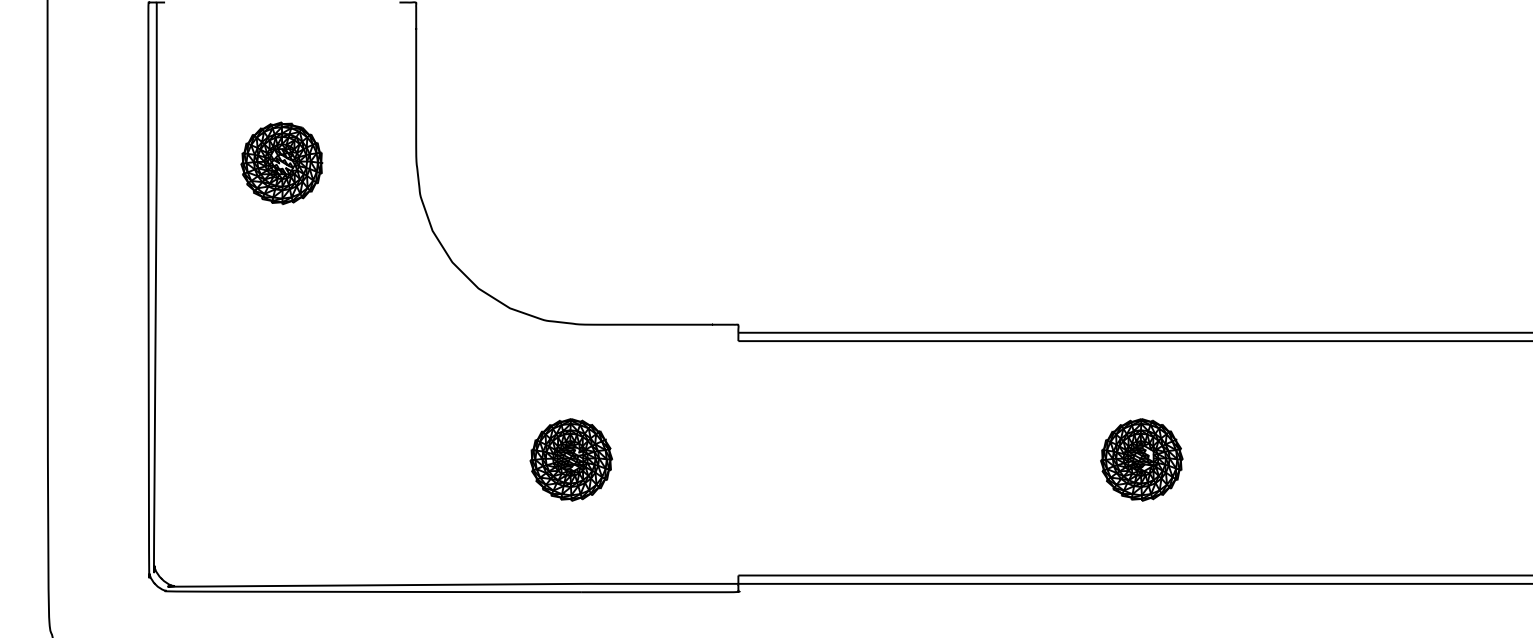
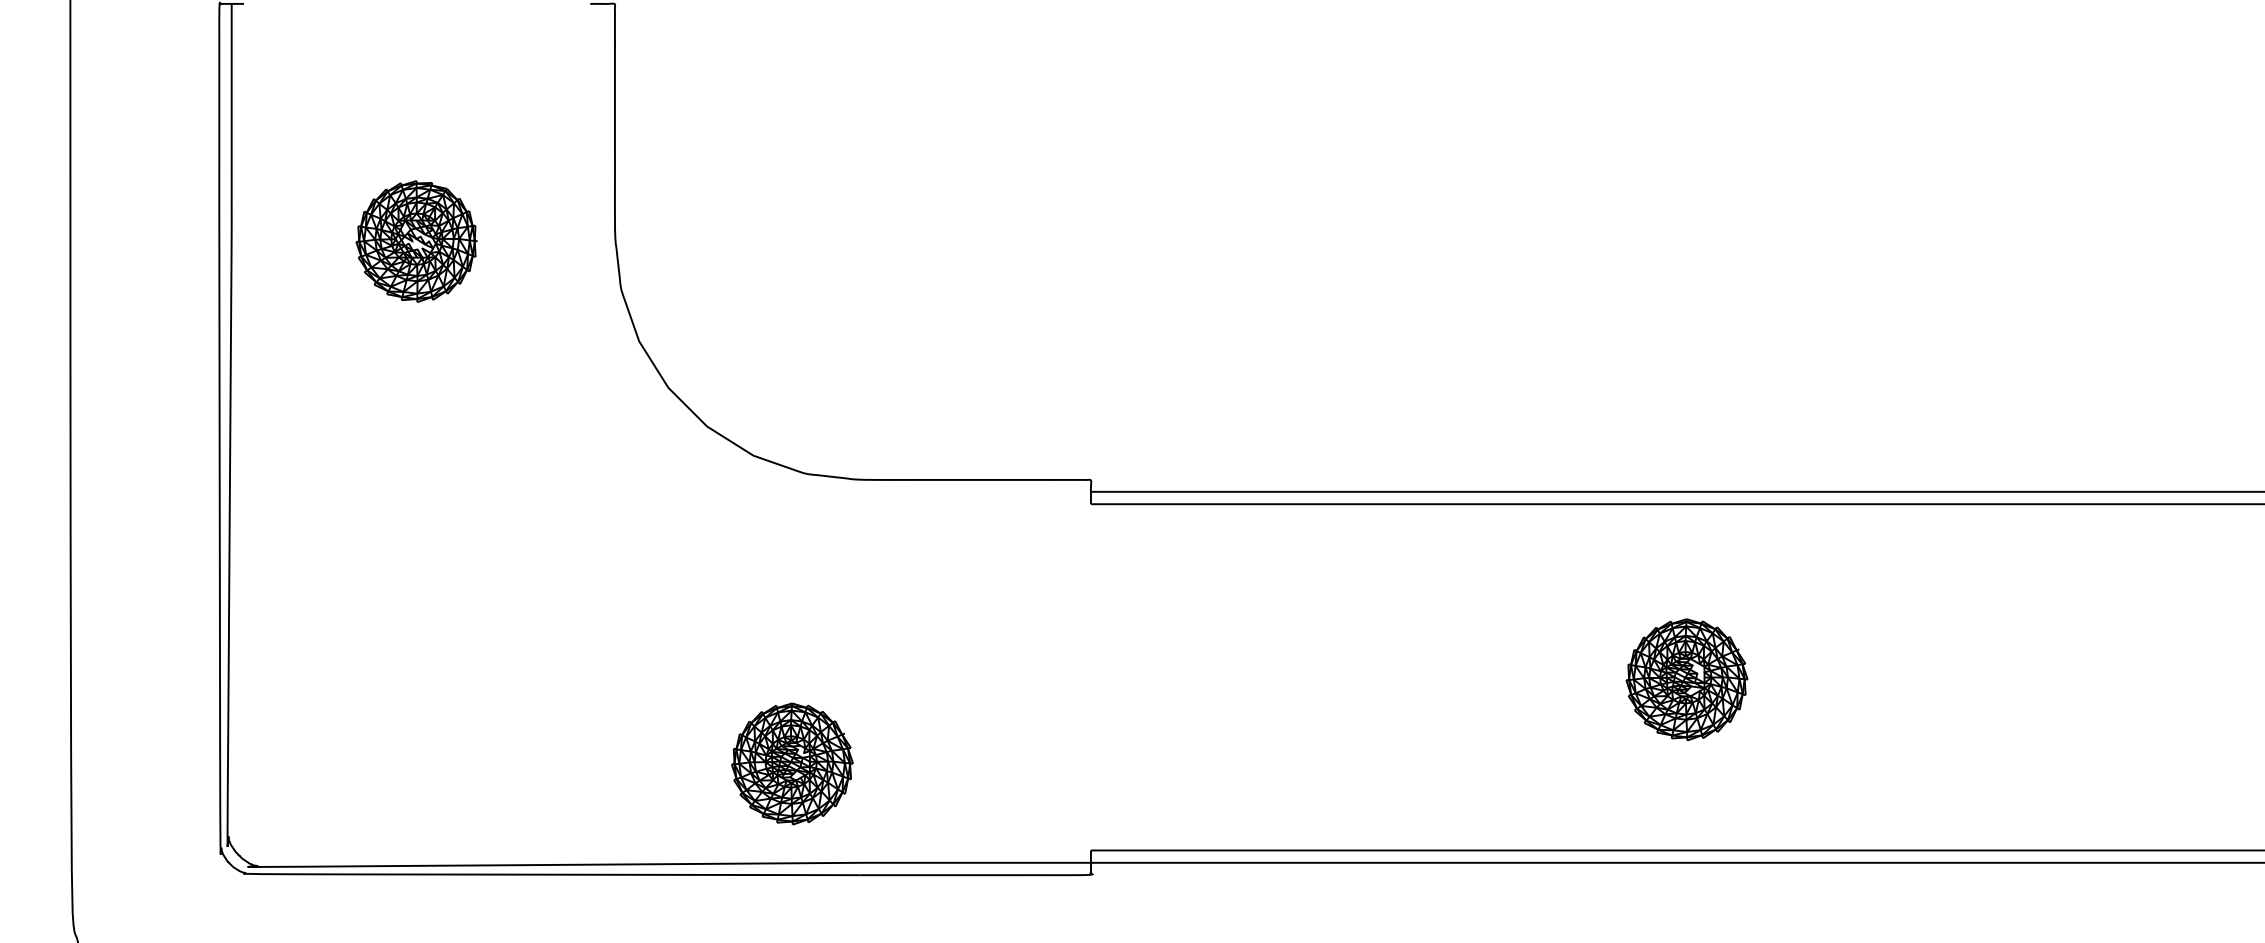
part: (571, 459) -> (792, 763), moved

